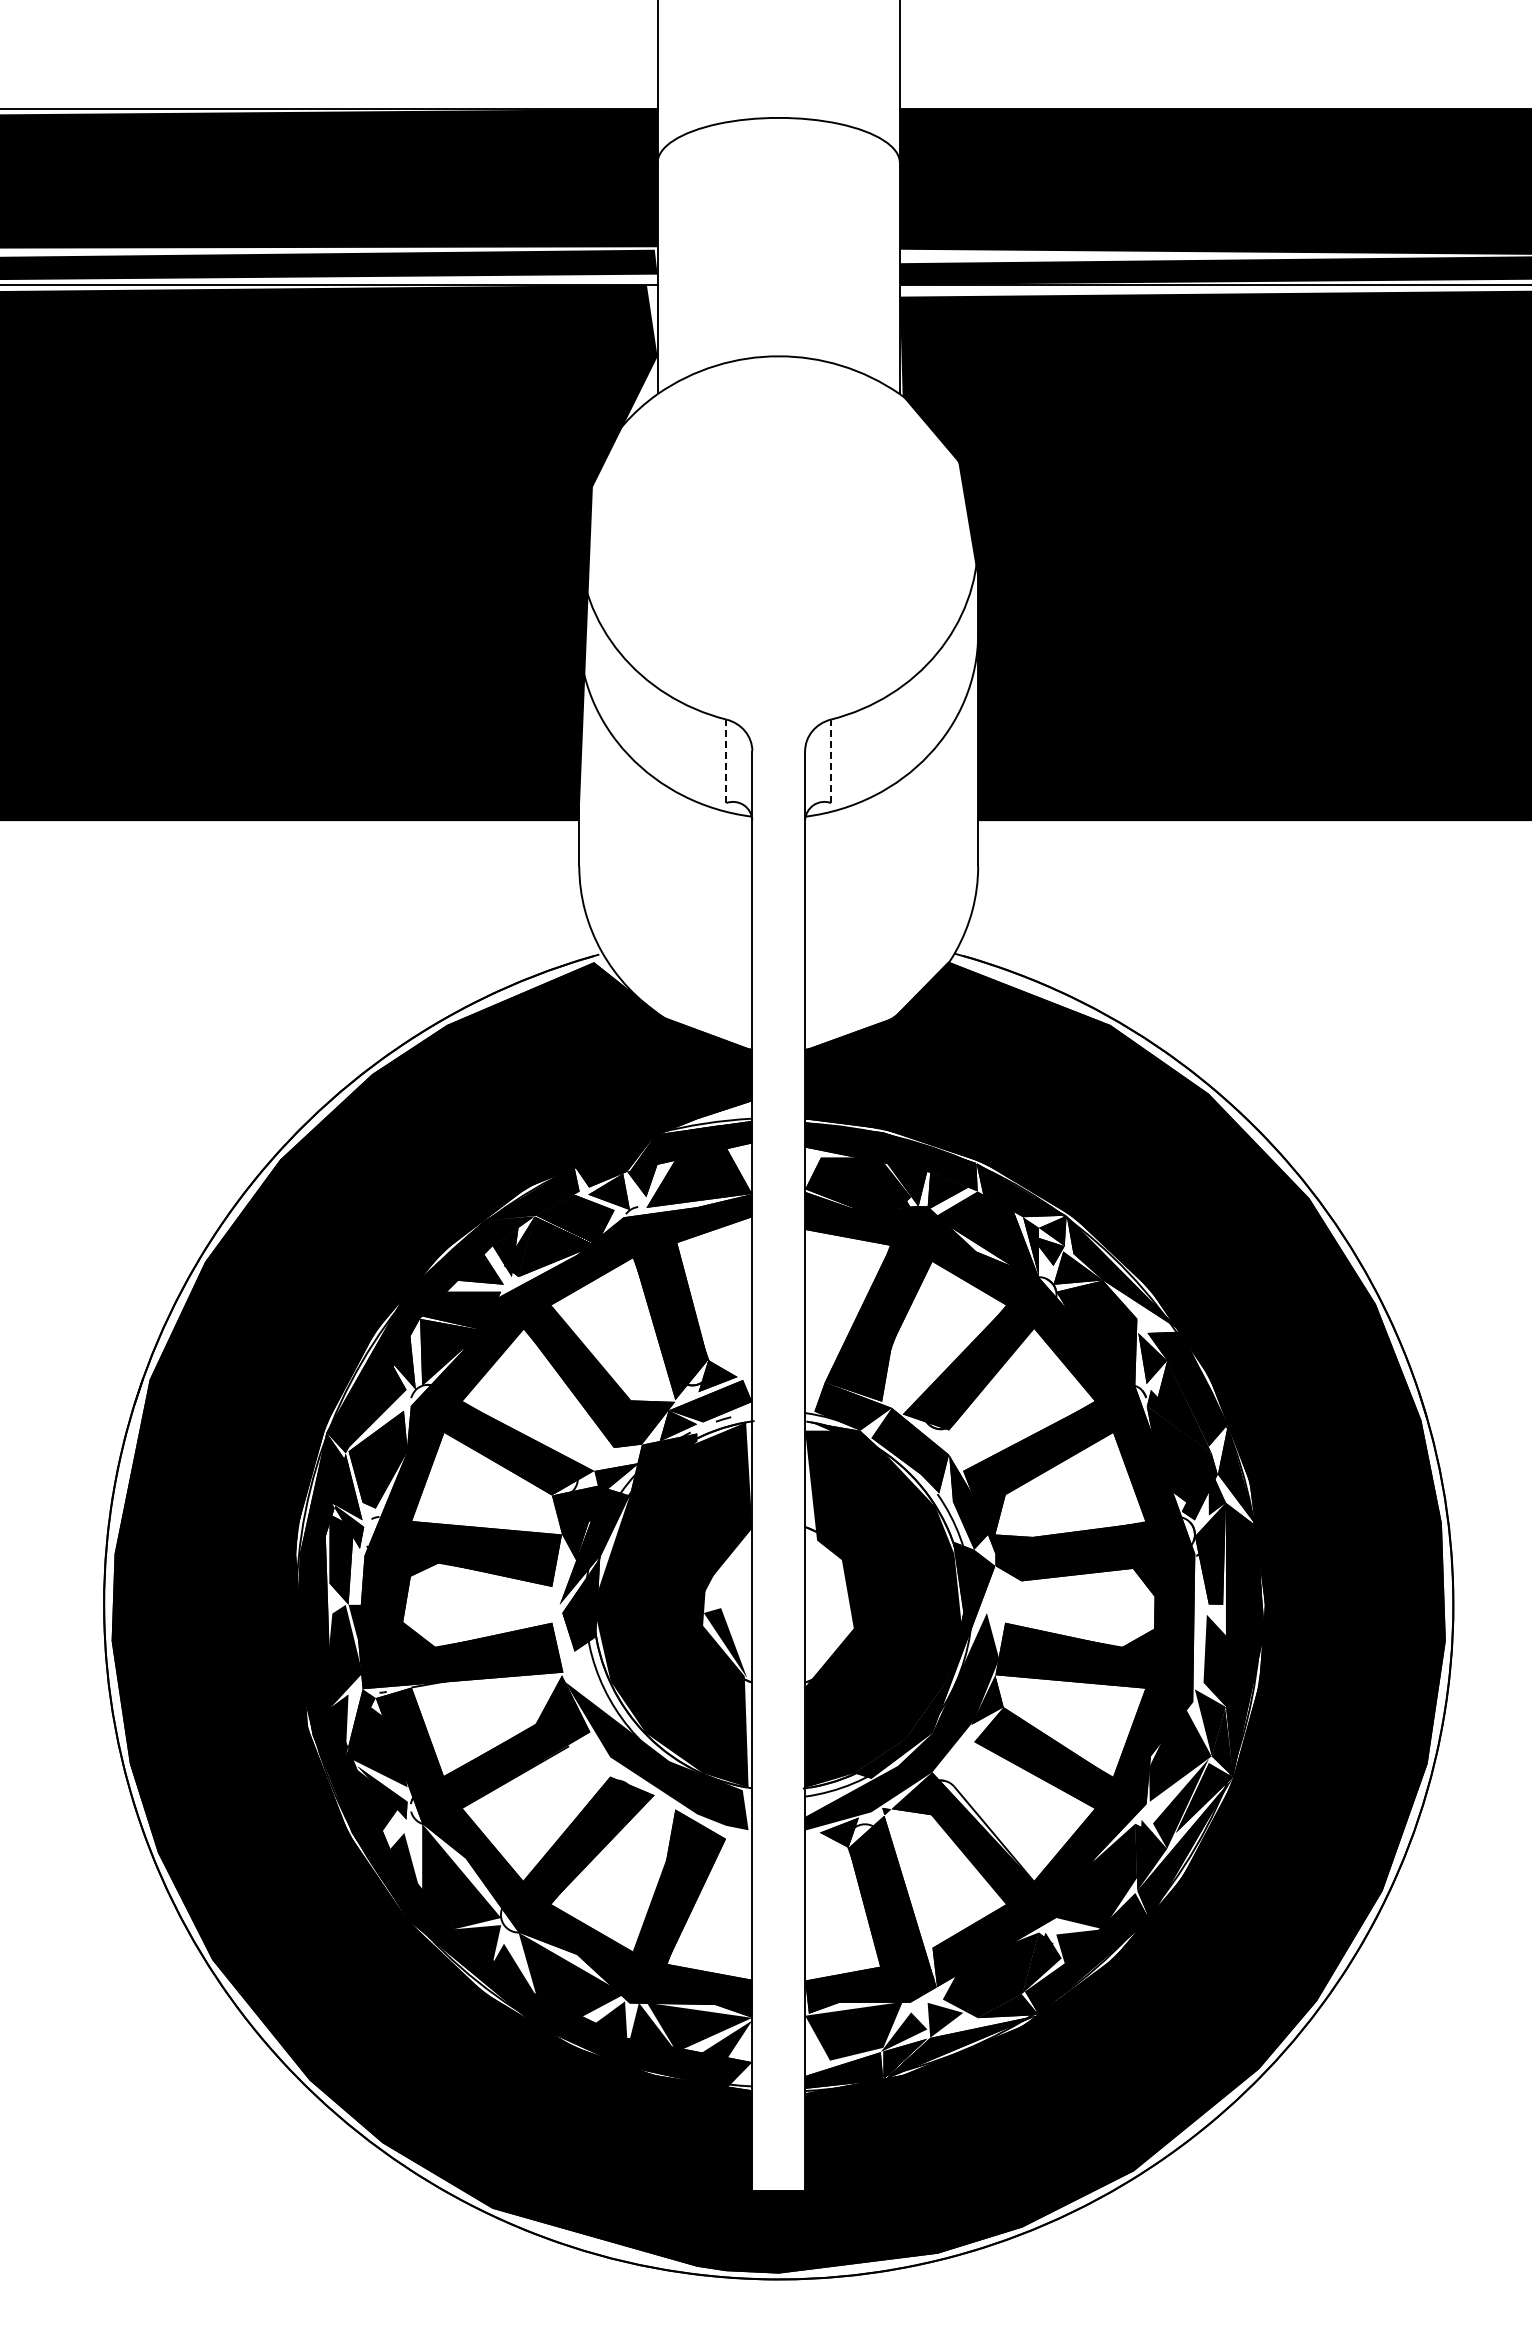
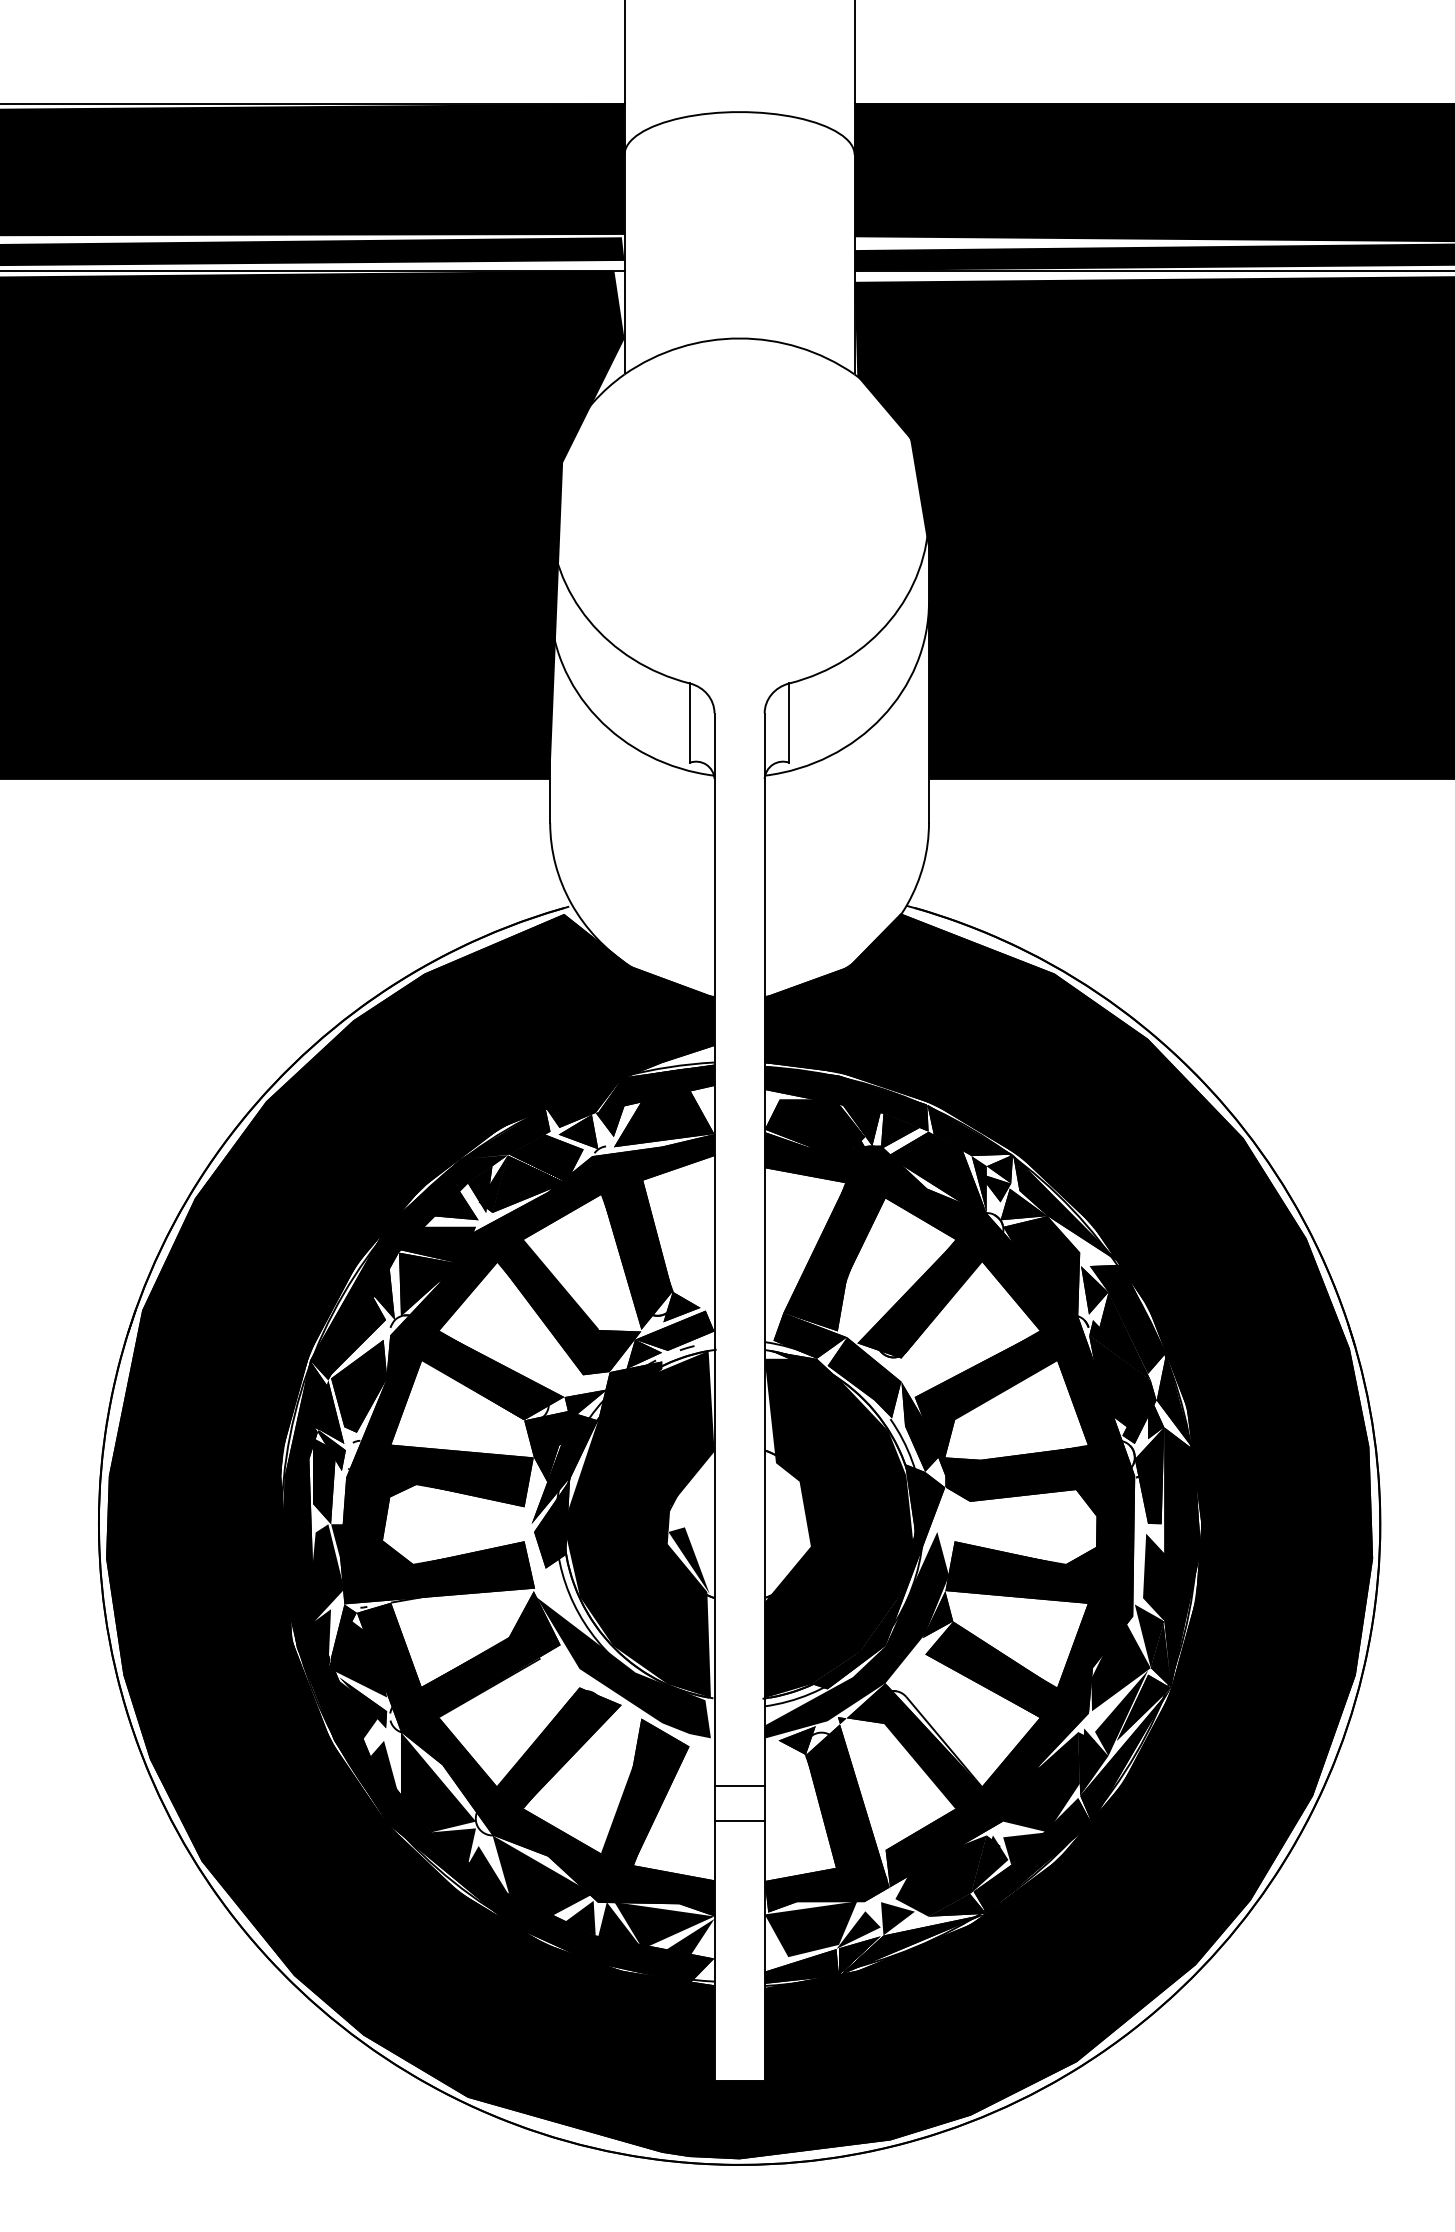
line: (726, 761) -> (689, 723), dashed -> solid
line: (831, 761) -> (789, 723), dashed -> solid
line: (778, 1880) -> (739, 1786), added
line: (778, 1917) -> (739, 1821), added

